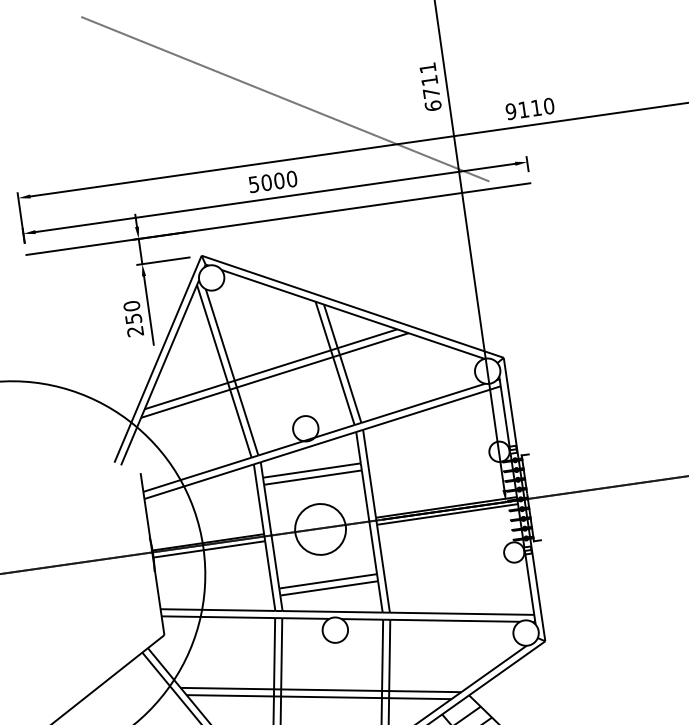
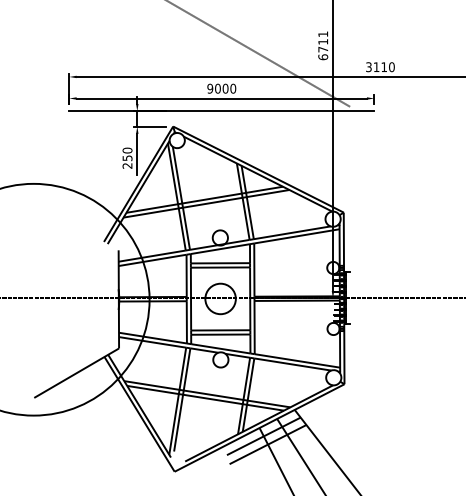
text: (510, 110) -> (368, 66), 9110 -> 3110
text: (254, 184) -> (210, 88), 5000 -> 9000

